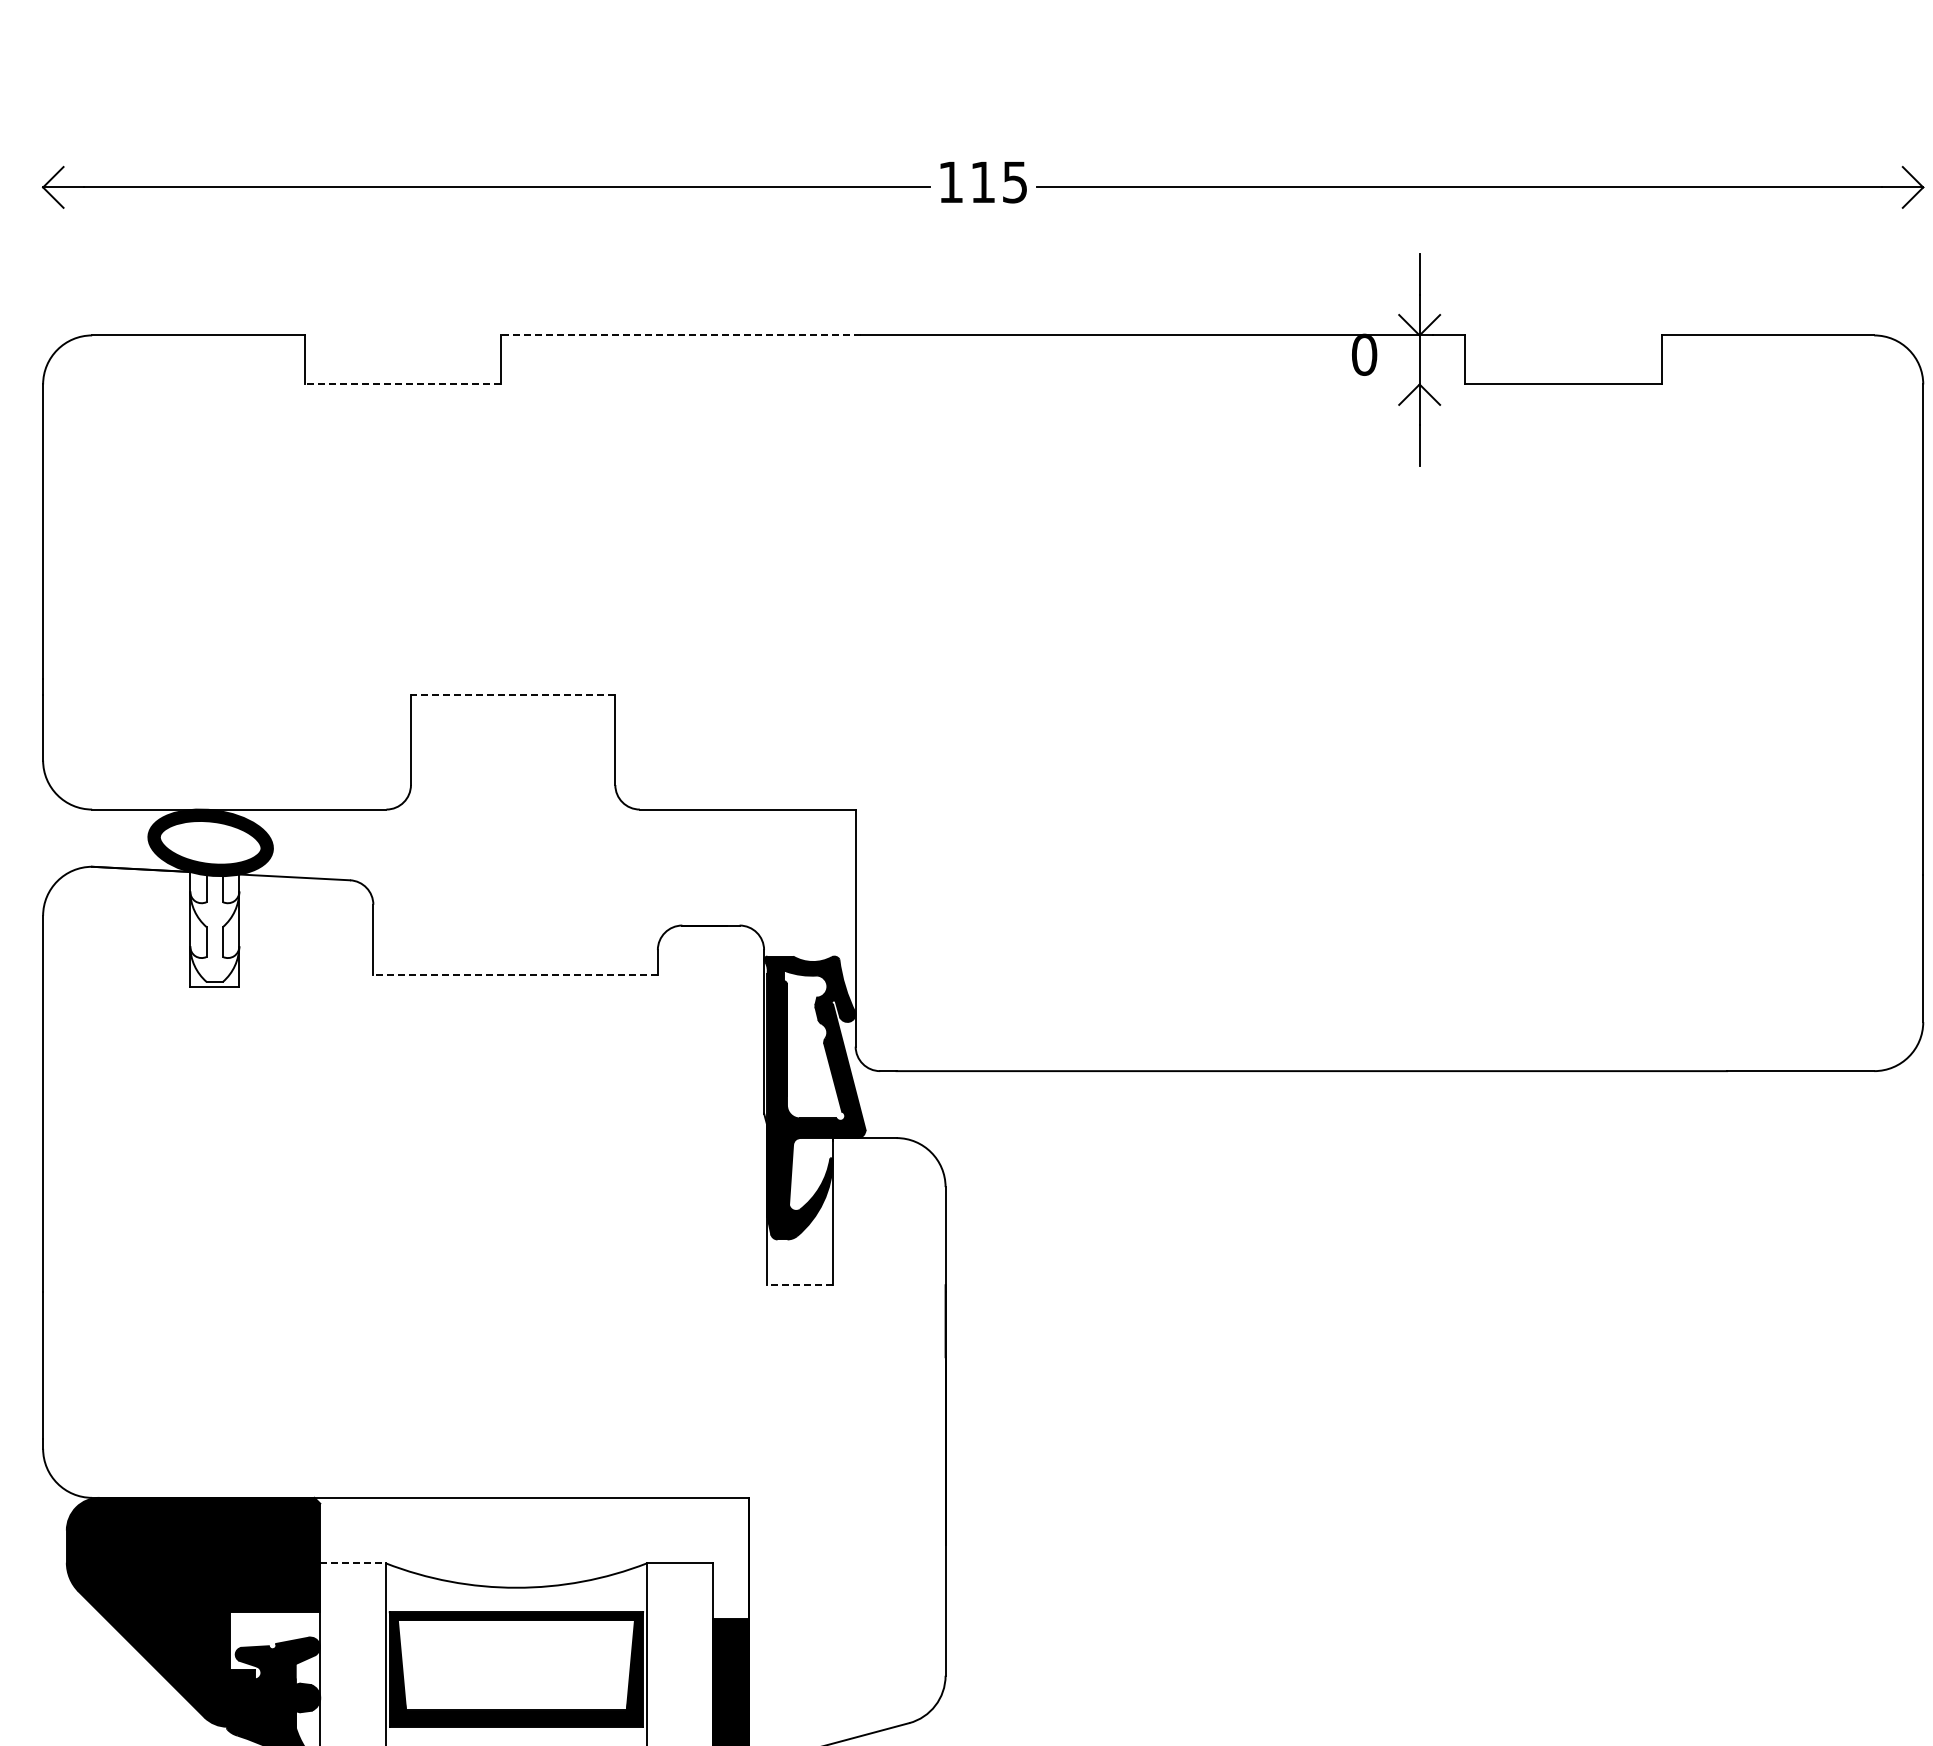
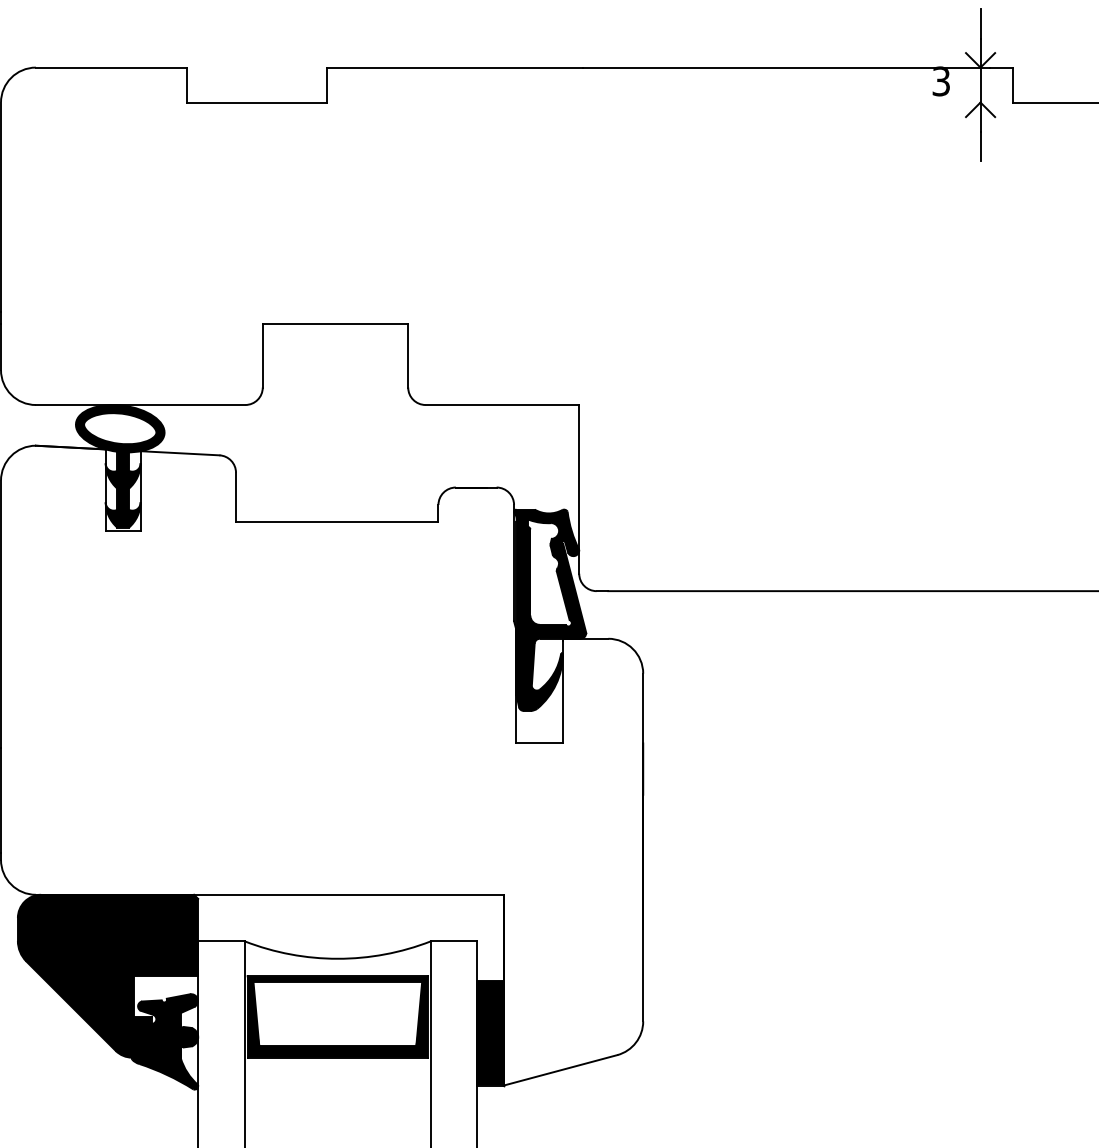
line: (680, 335) -> (454, 67), dashed -> solid
text: (1364, 354) -> (941, 81), 0 -> 3
line: (402, 384) -> (256, 102), dashed -> solid
line: (512, 695) -> (335, 323), dashed -> solid
fill: (214, 928) -> (122, 489), added
line: (515, 974) -> (337, 522), dashed -> solid
line: (800, 1285) -> (539, 743), dashed -> solid
line: (352, 1563) -> (221, 941), dashed -> solid

